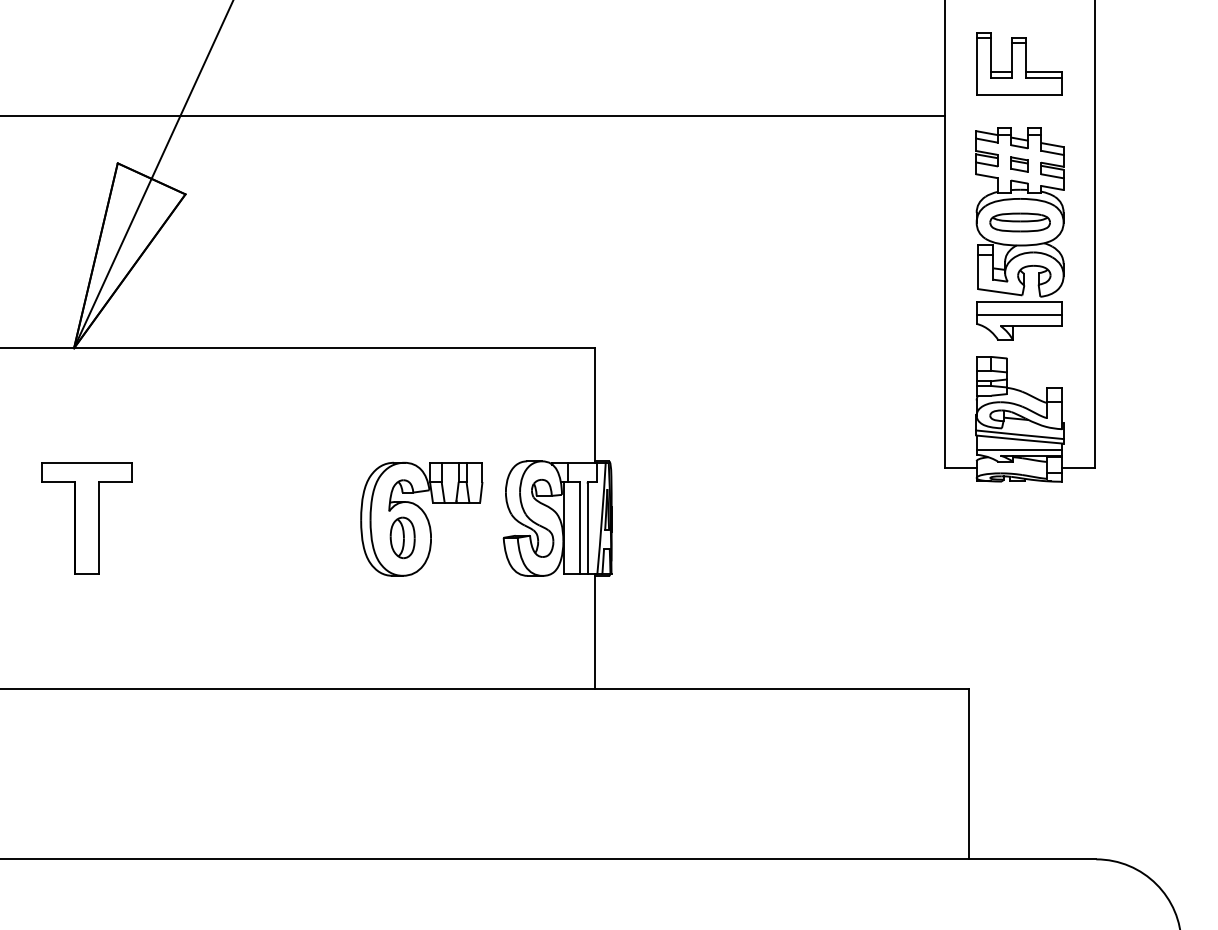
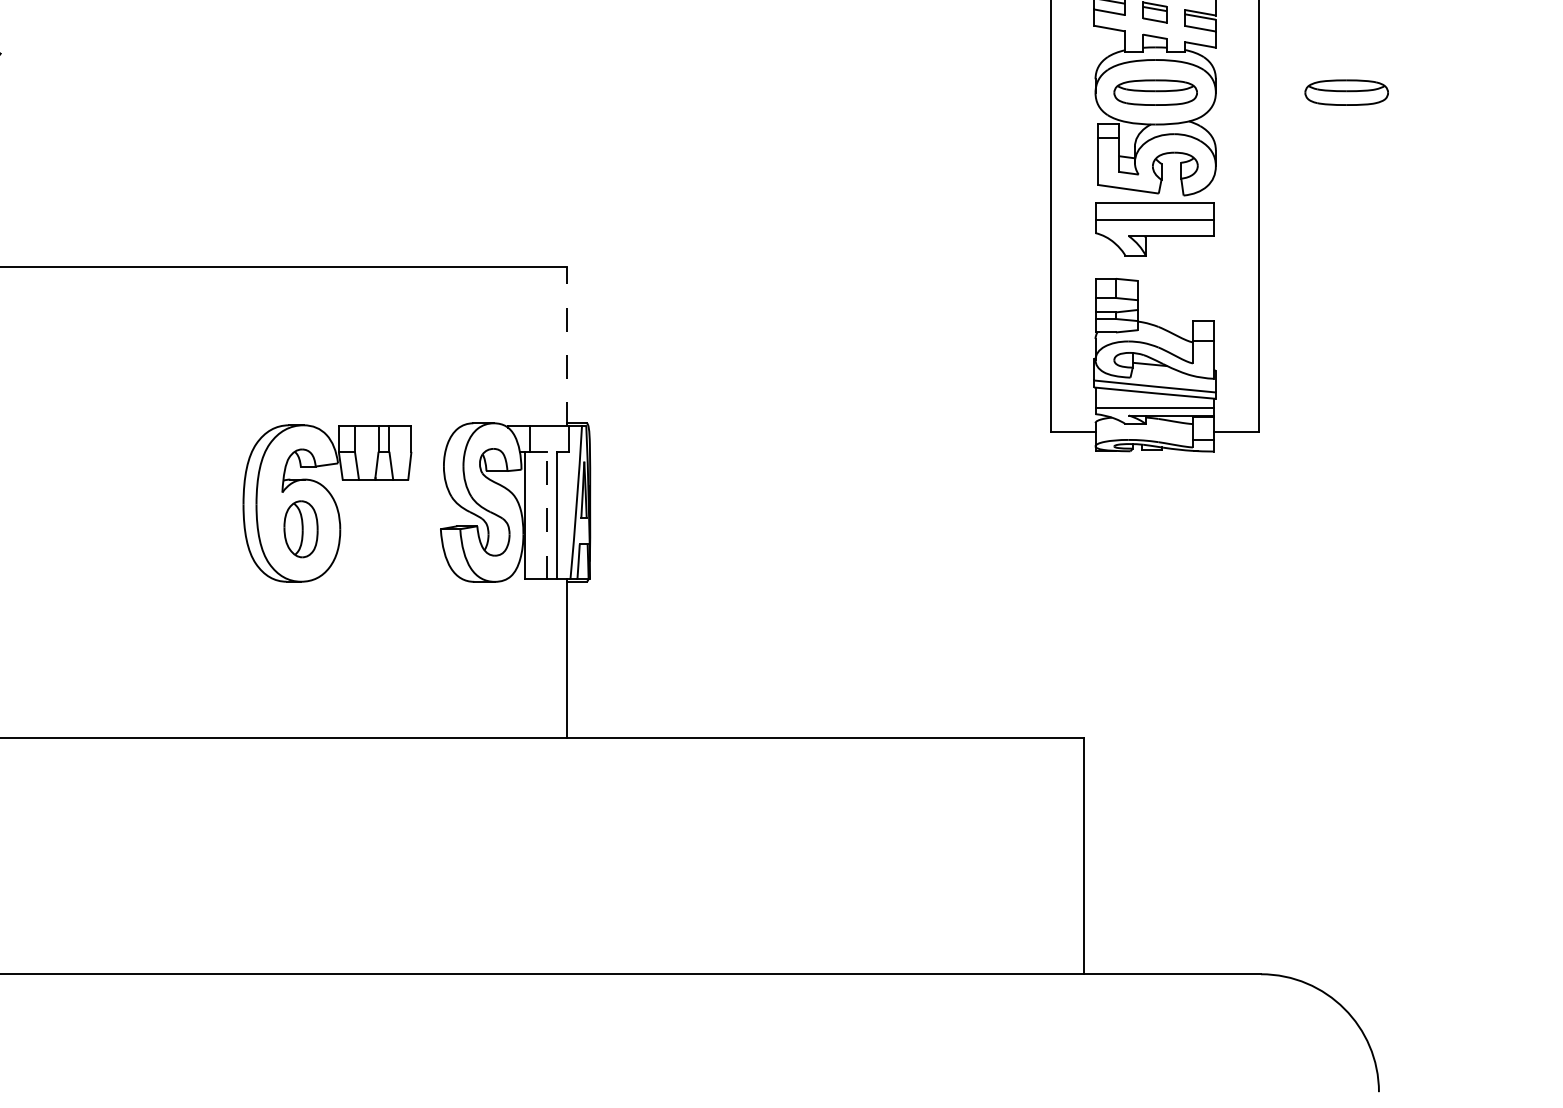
part: (1157, 222) -> (1345, 92), added
line: (594, 405) -> (566, 345), solid -> dashed
line: (580, 527) -> (547, 514), solid -> dashed

